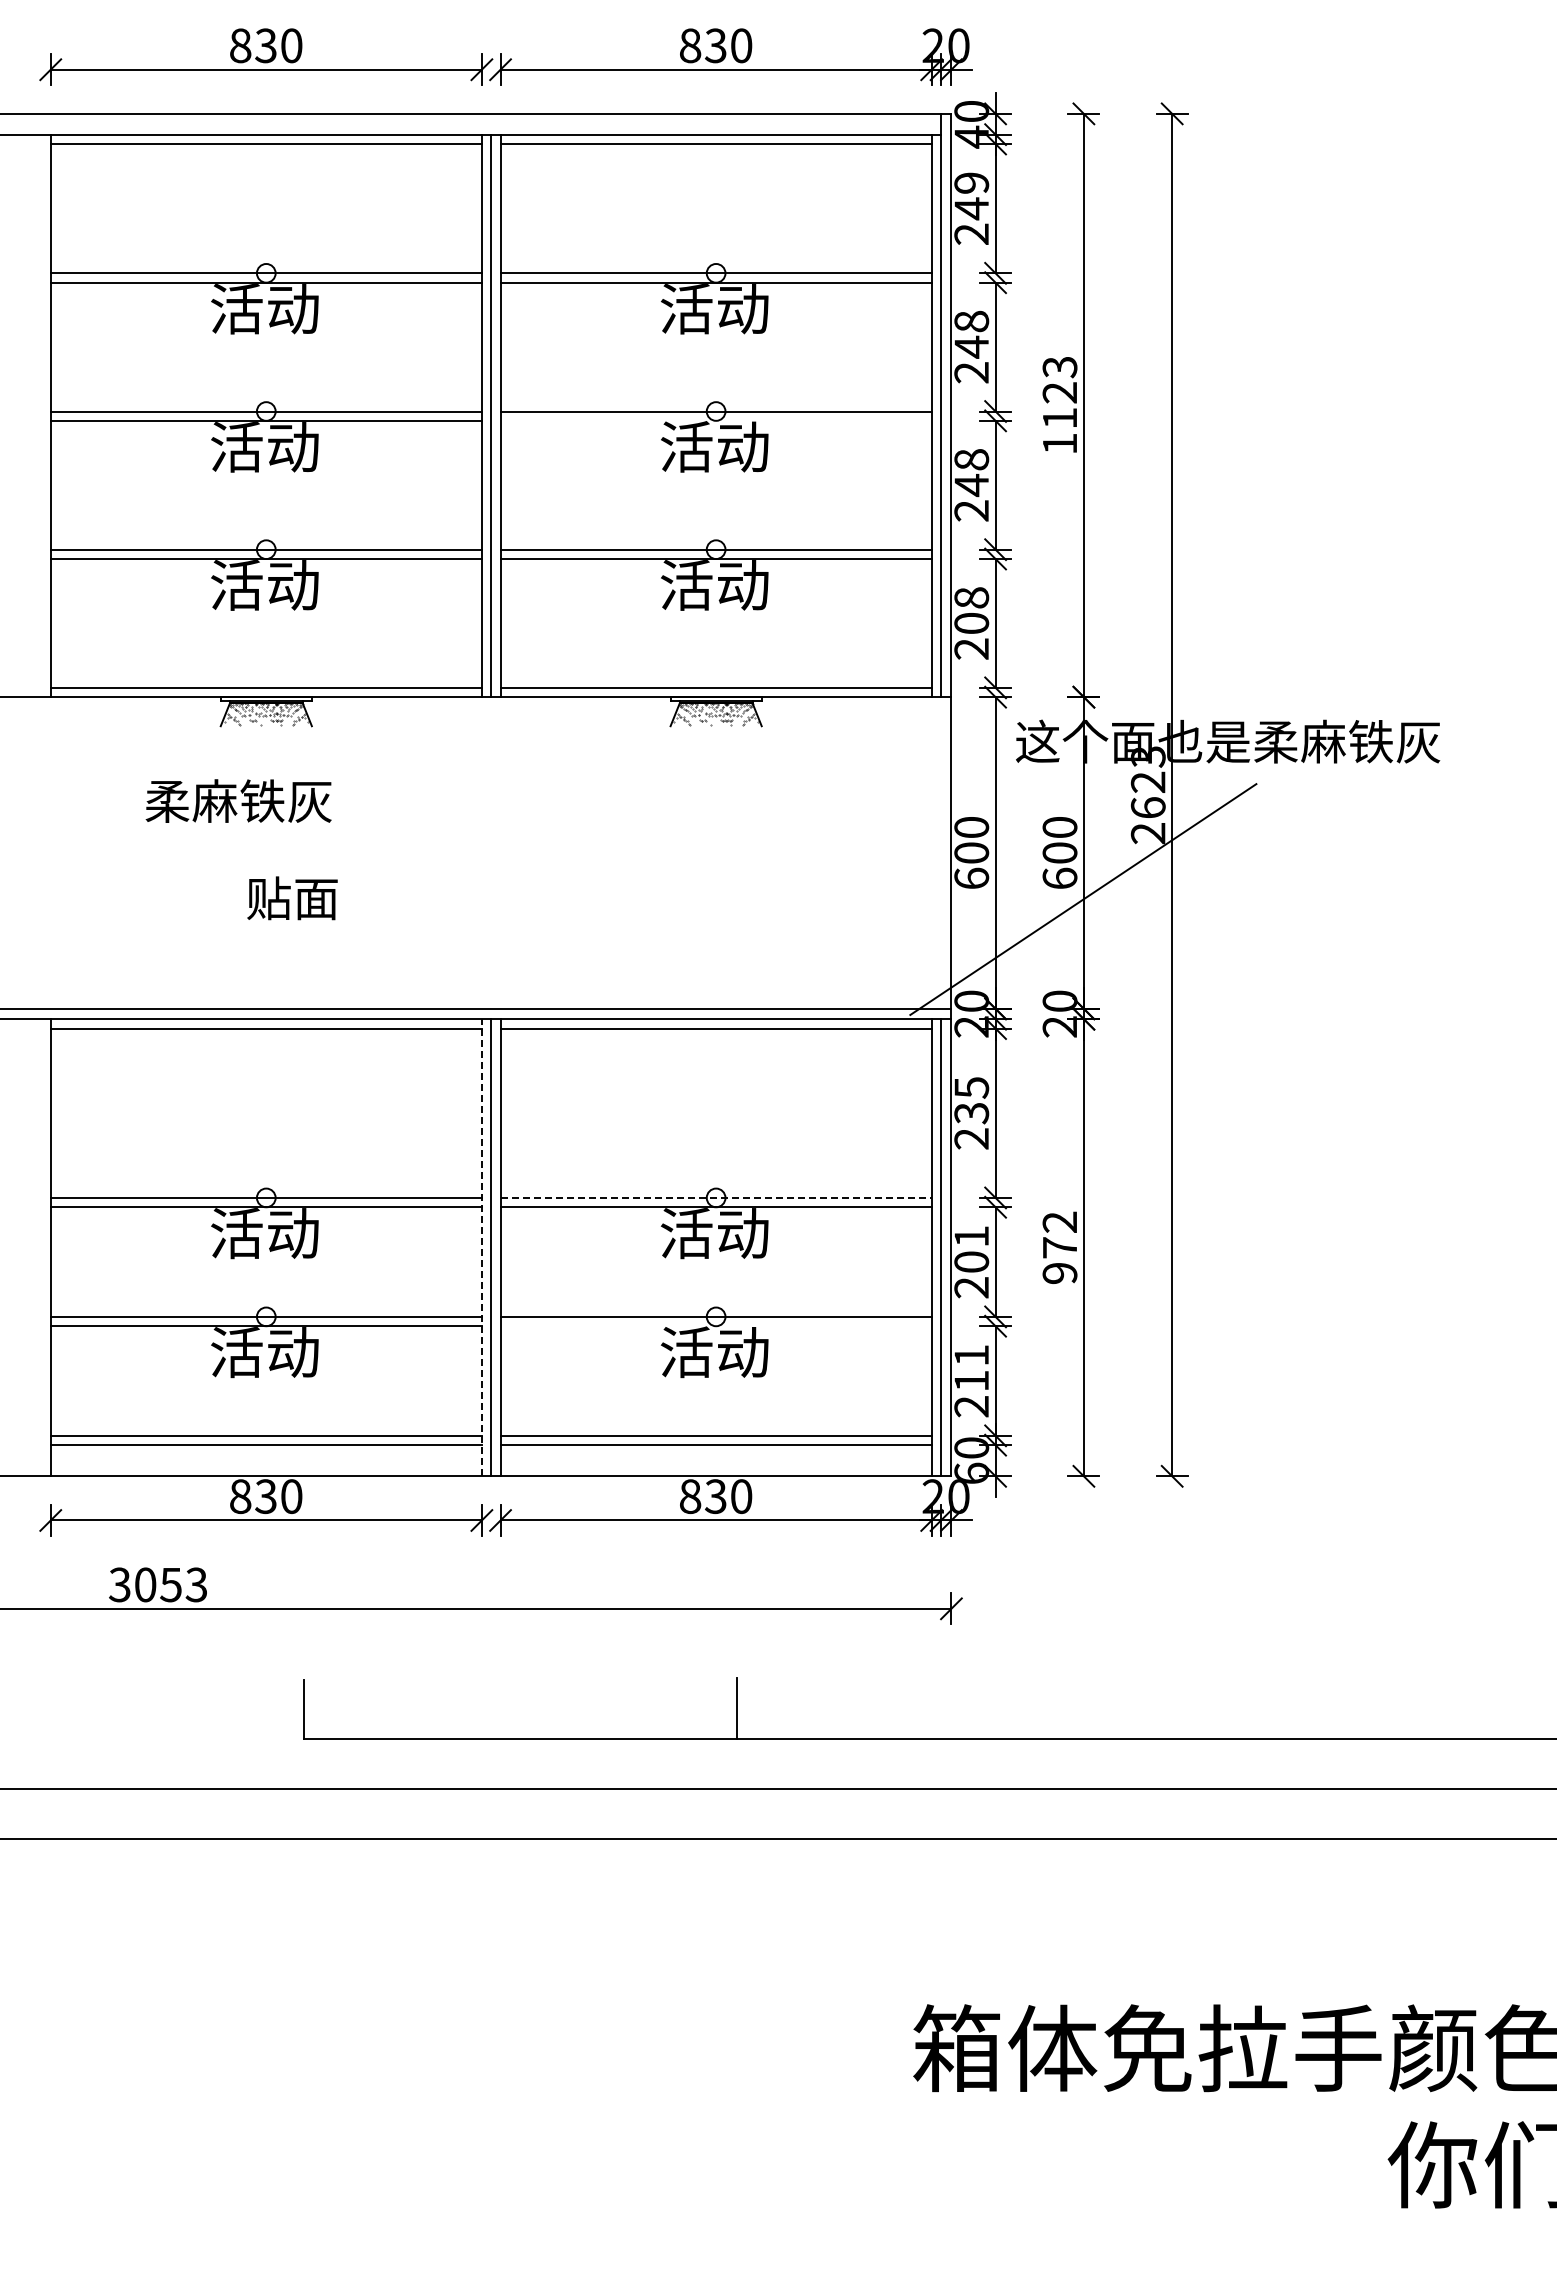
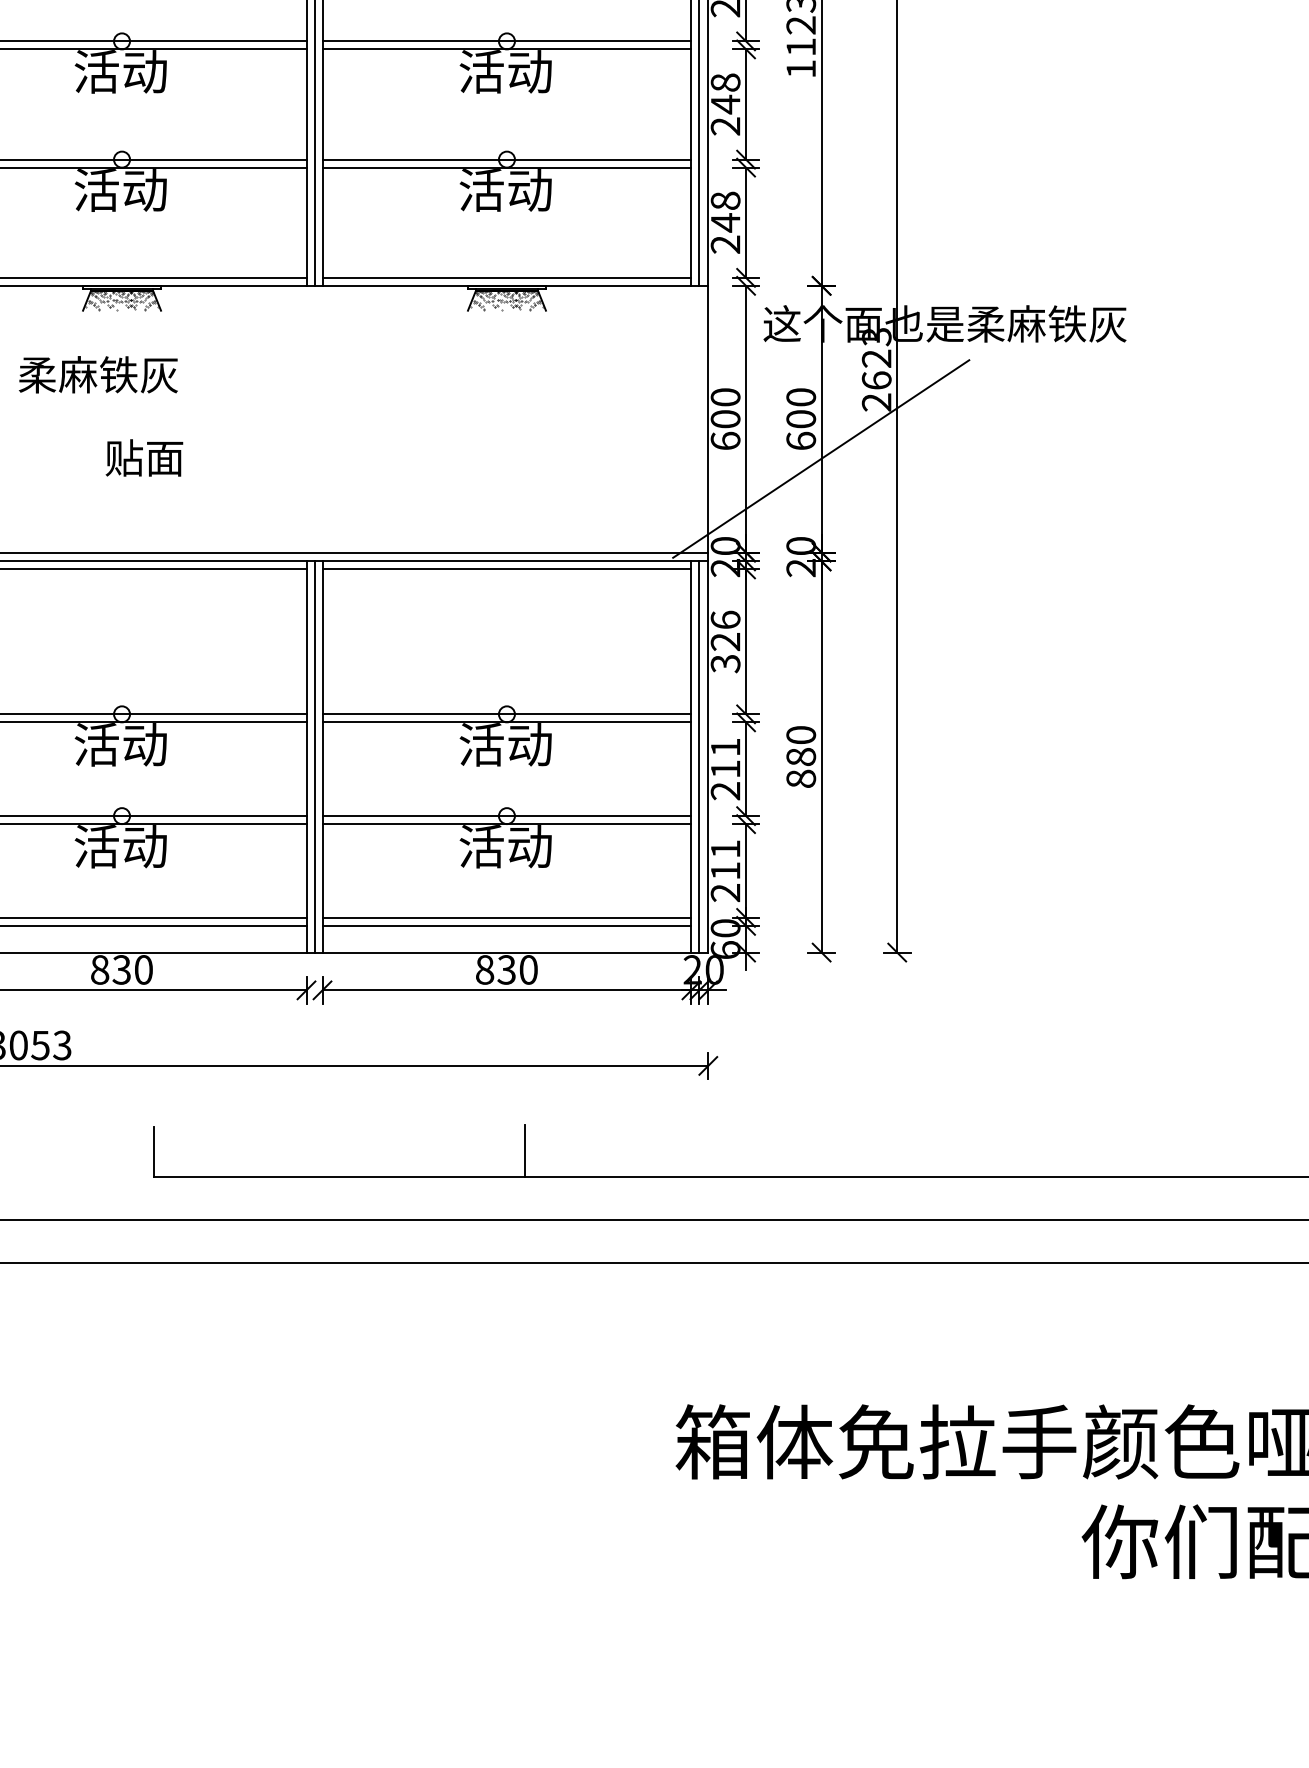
line: (715, 420) -> (506, 49), added
text: (971, 623) -> (725, 222), 208 -> 248
text: (971, 1113) -> (725, 642), 235 -> 326
line: (716, 1197) -> (507, 713), dashed -> solid
line: (481, 1247) -> (306, 756), dashed -> solid
text: (1059, 1247) -> (800, 756), 972 -> 880
text: (971, 1261) -> (725, 768), 201 -> 211
line: (715, 1326) -> (506, 824), added

